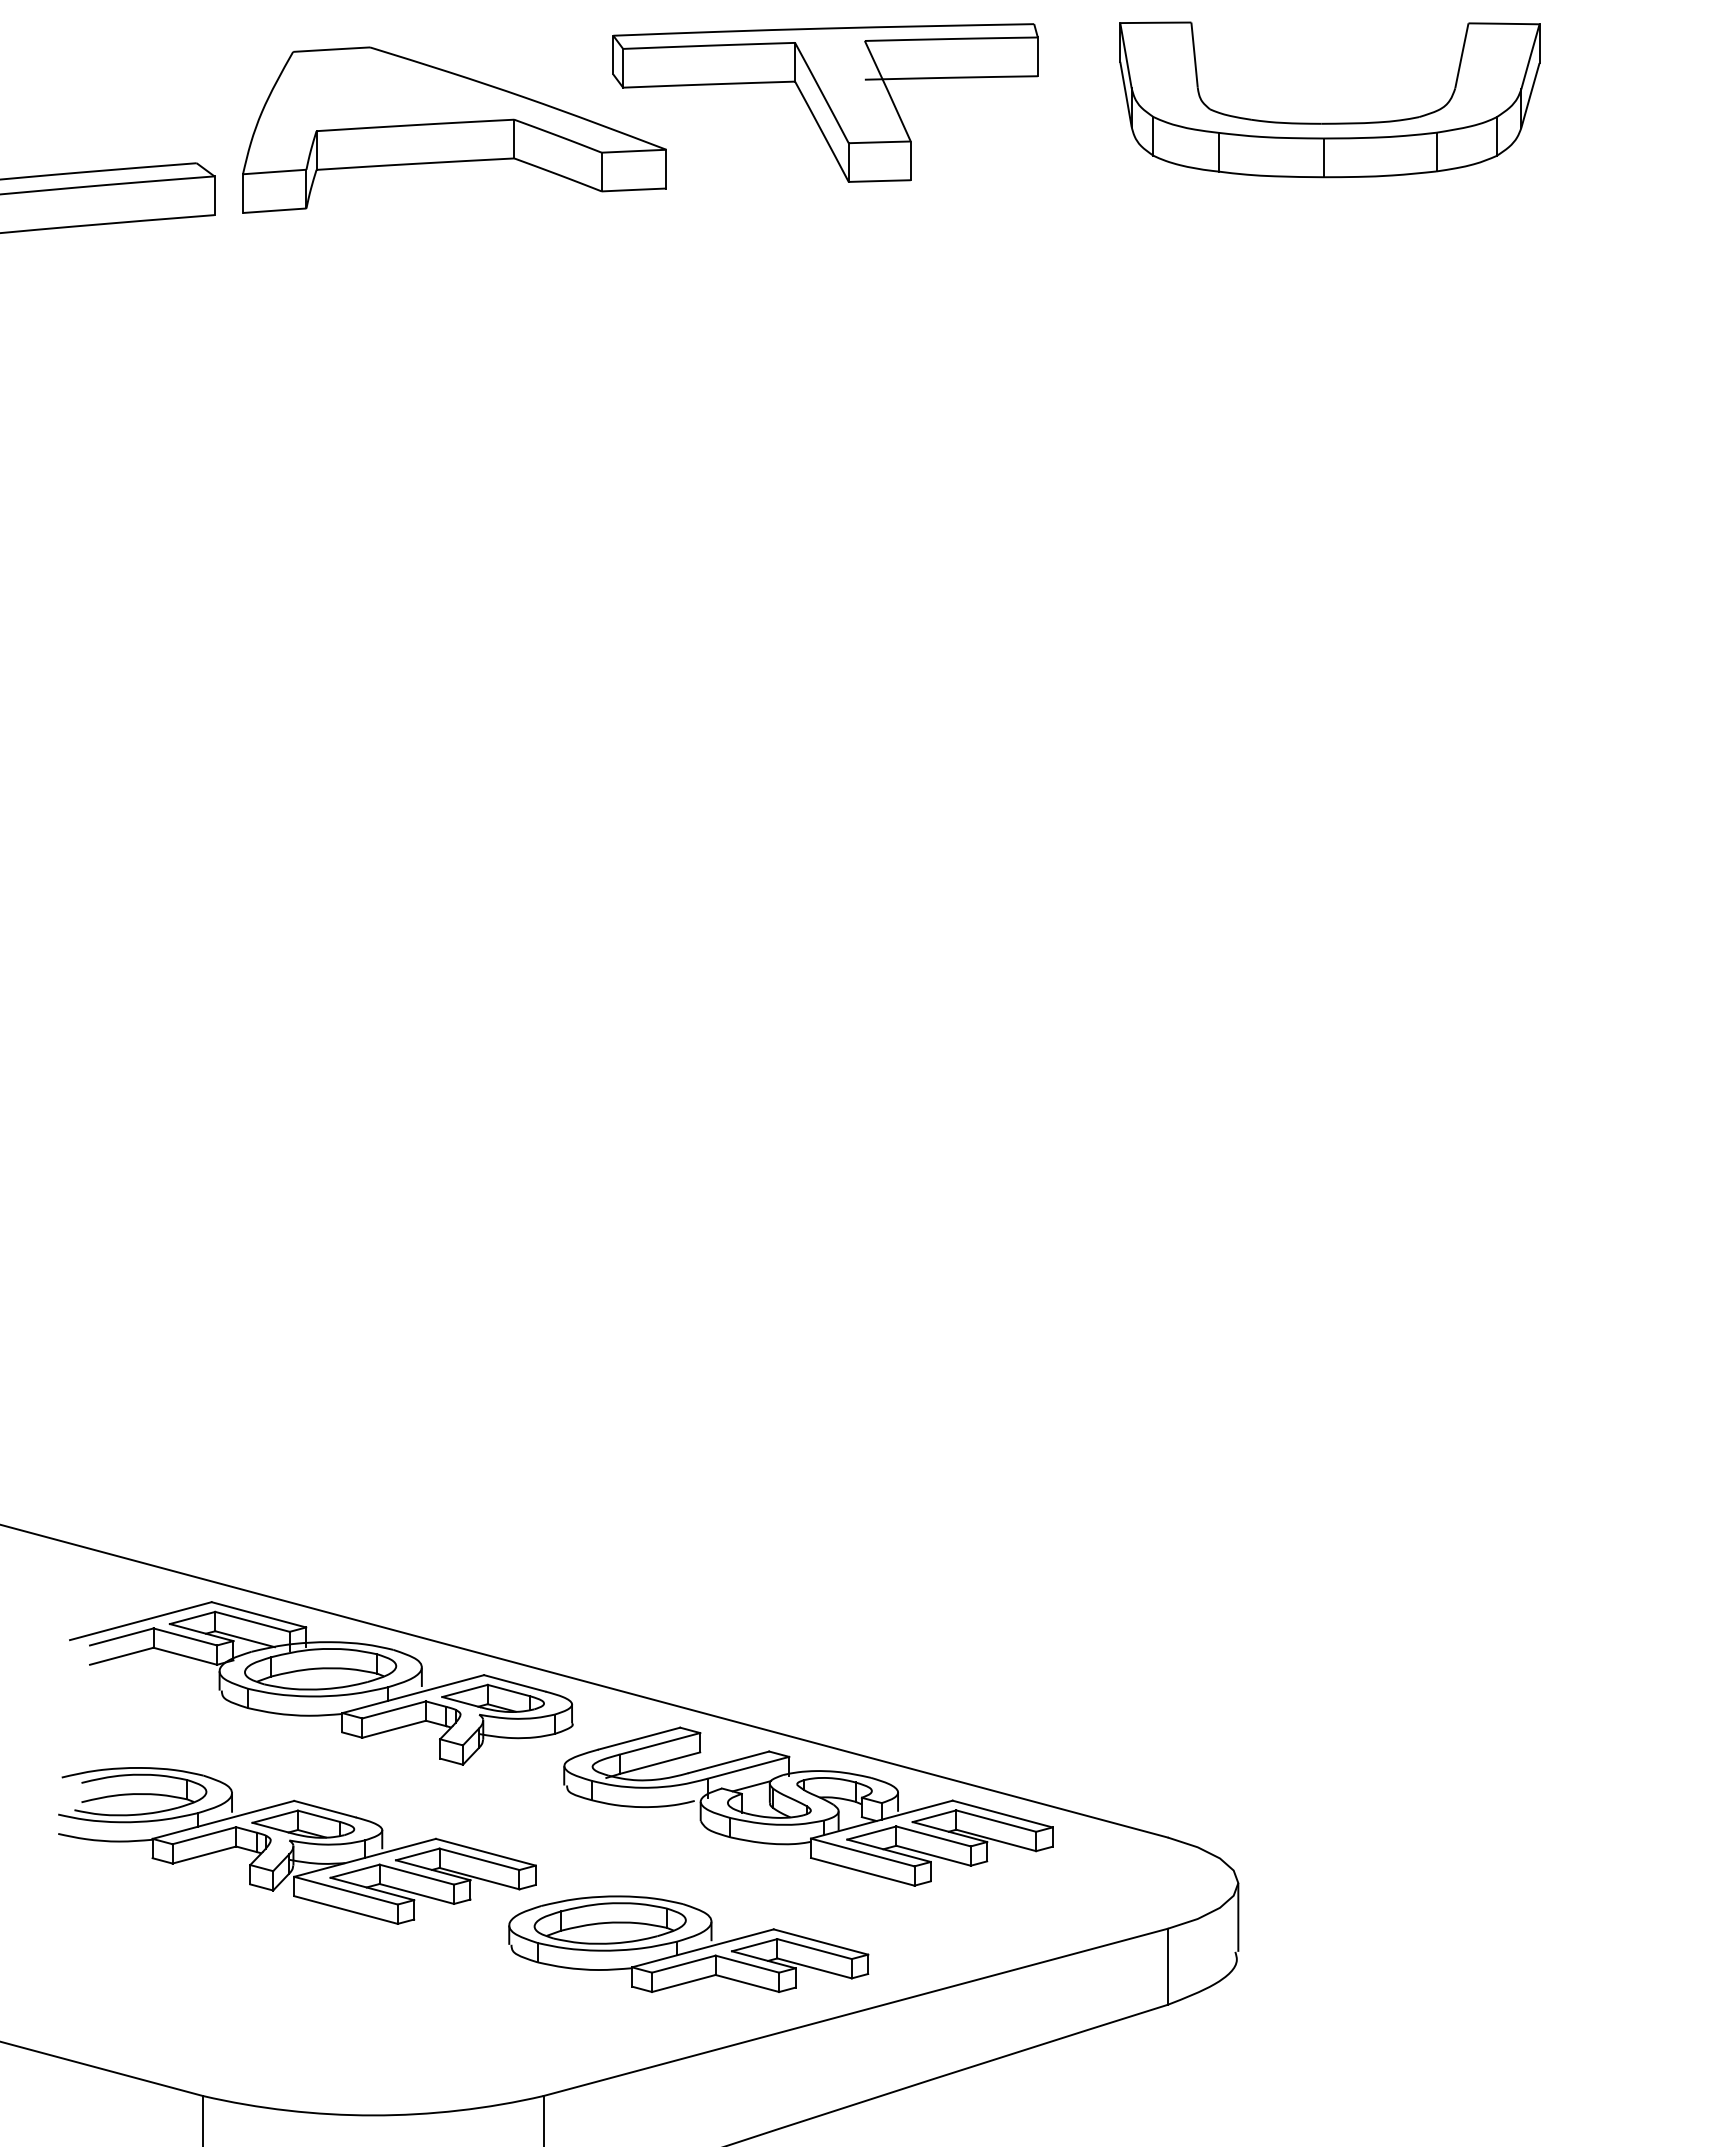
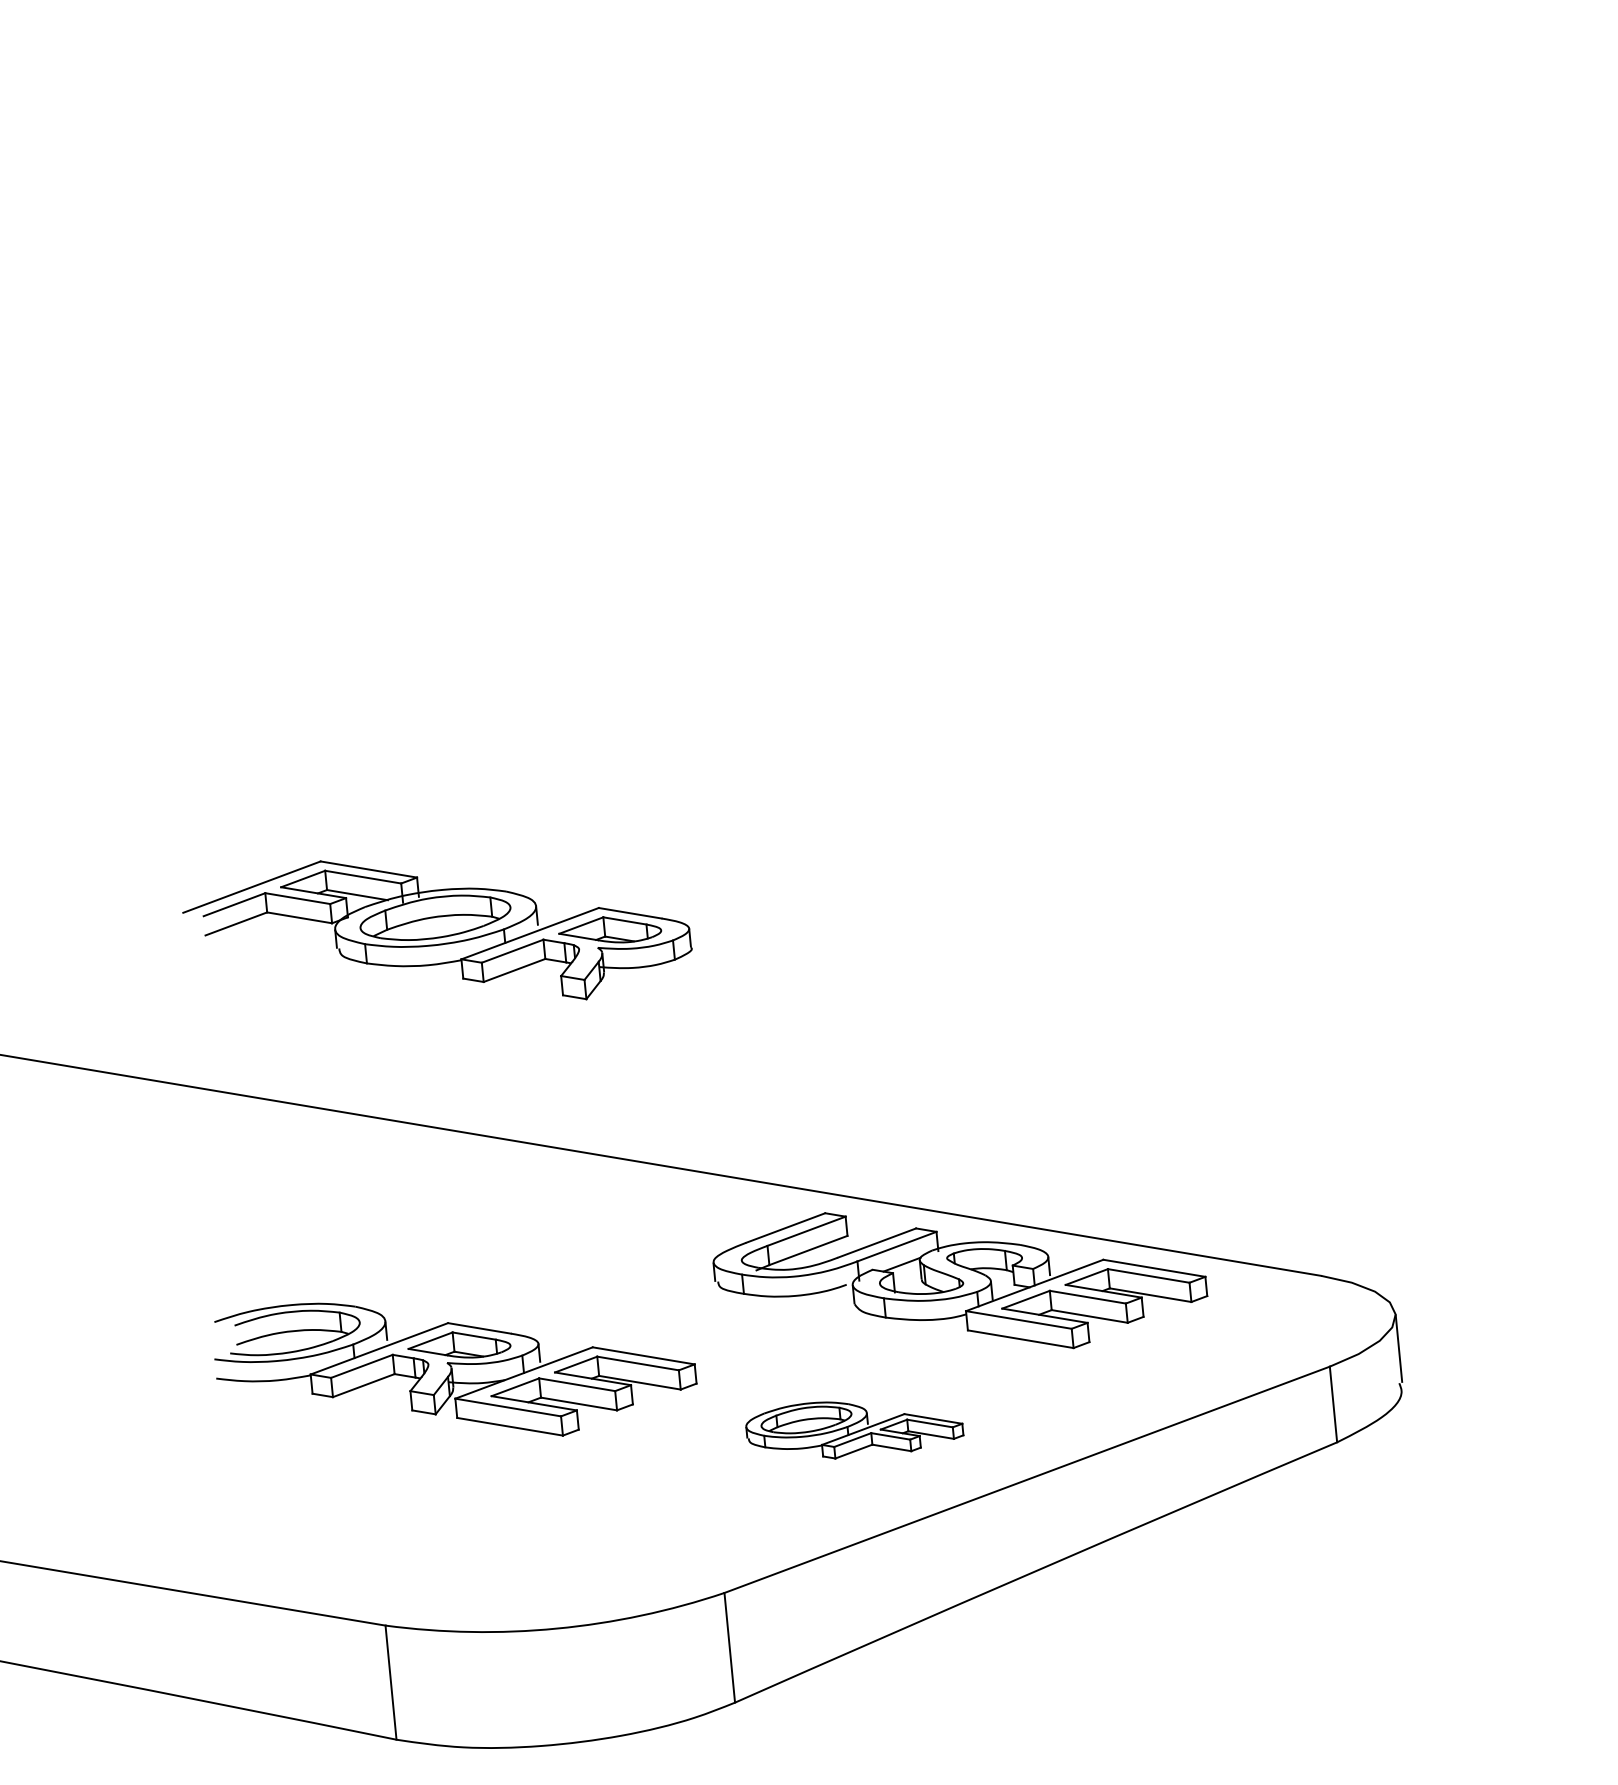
part: (321, 1683) -> (437, 931), moved
part: (688, 1943) -> (854, 1427), size x0.6

